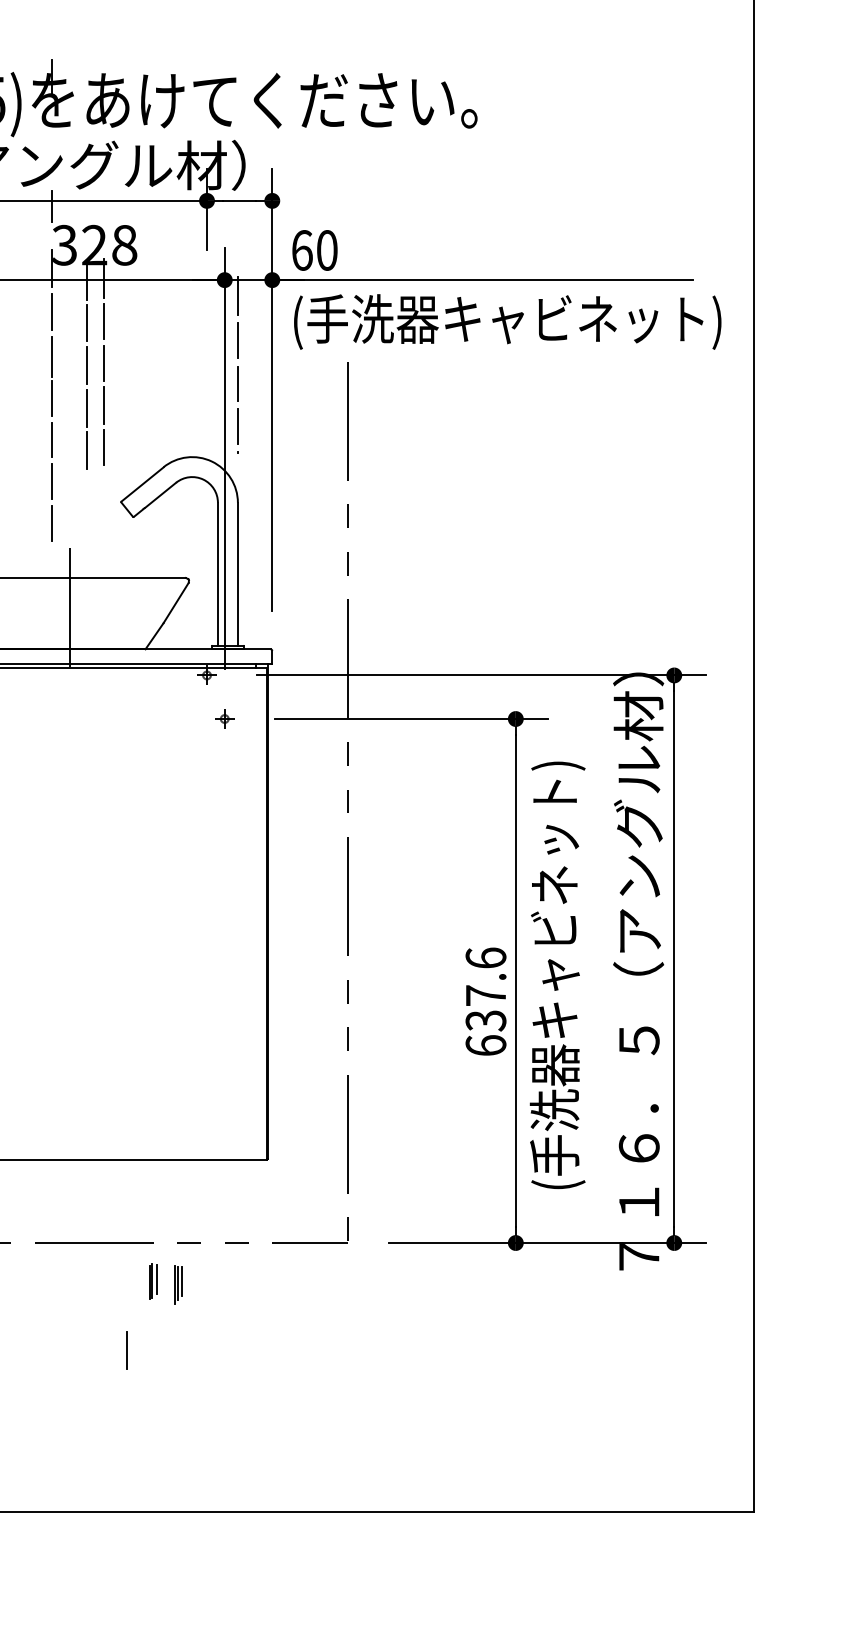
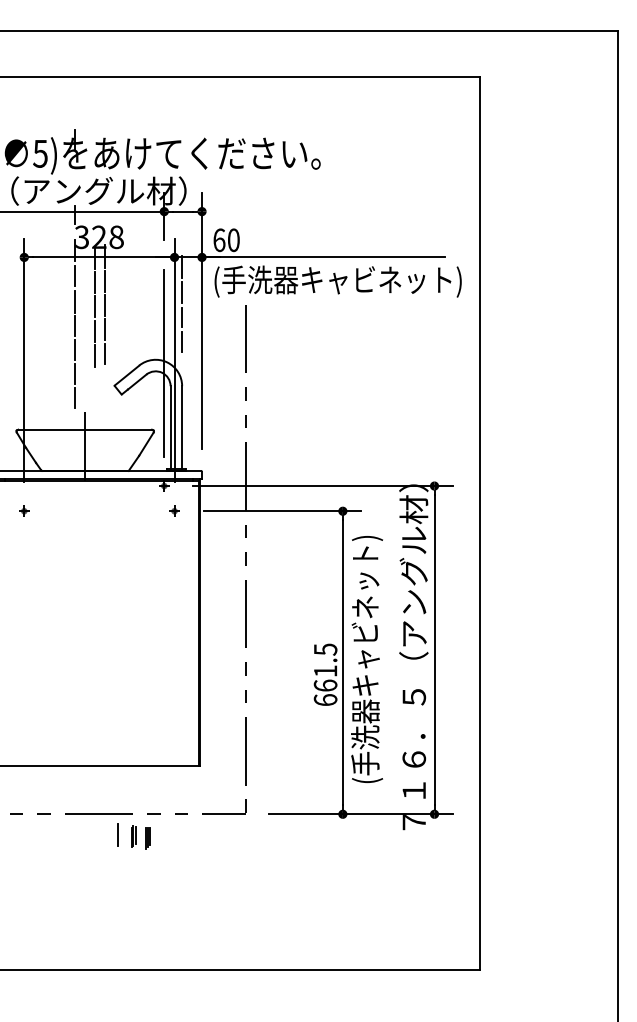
line: (207, 463) -> (164, 363), added
text: (485, 989) -> (325, 667), 637.6 -> 661.5
line: (126, 1348) -> (117, 834), moved

